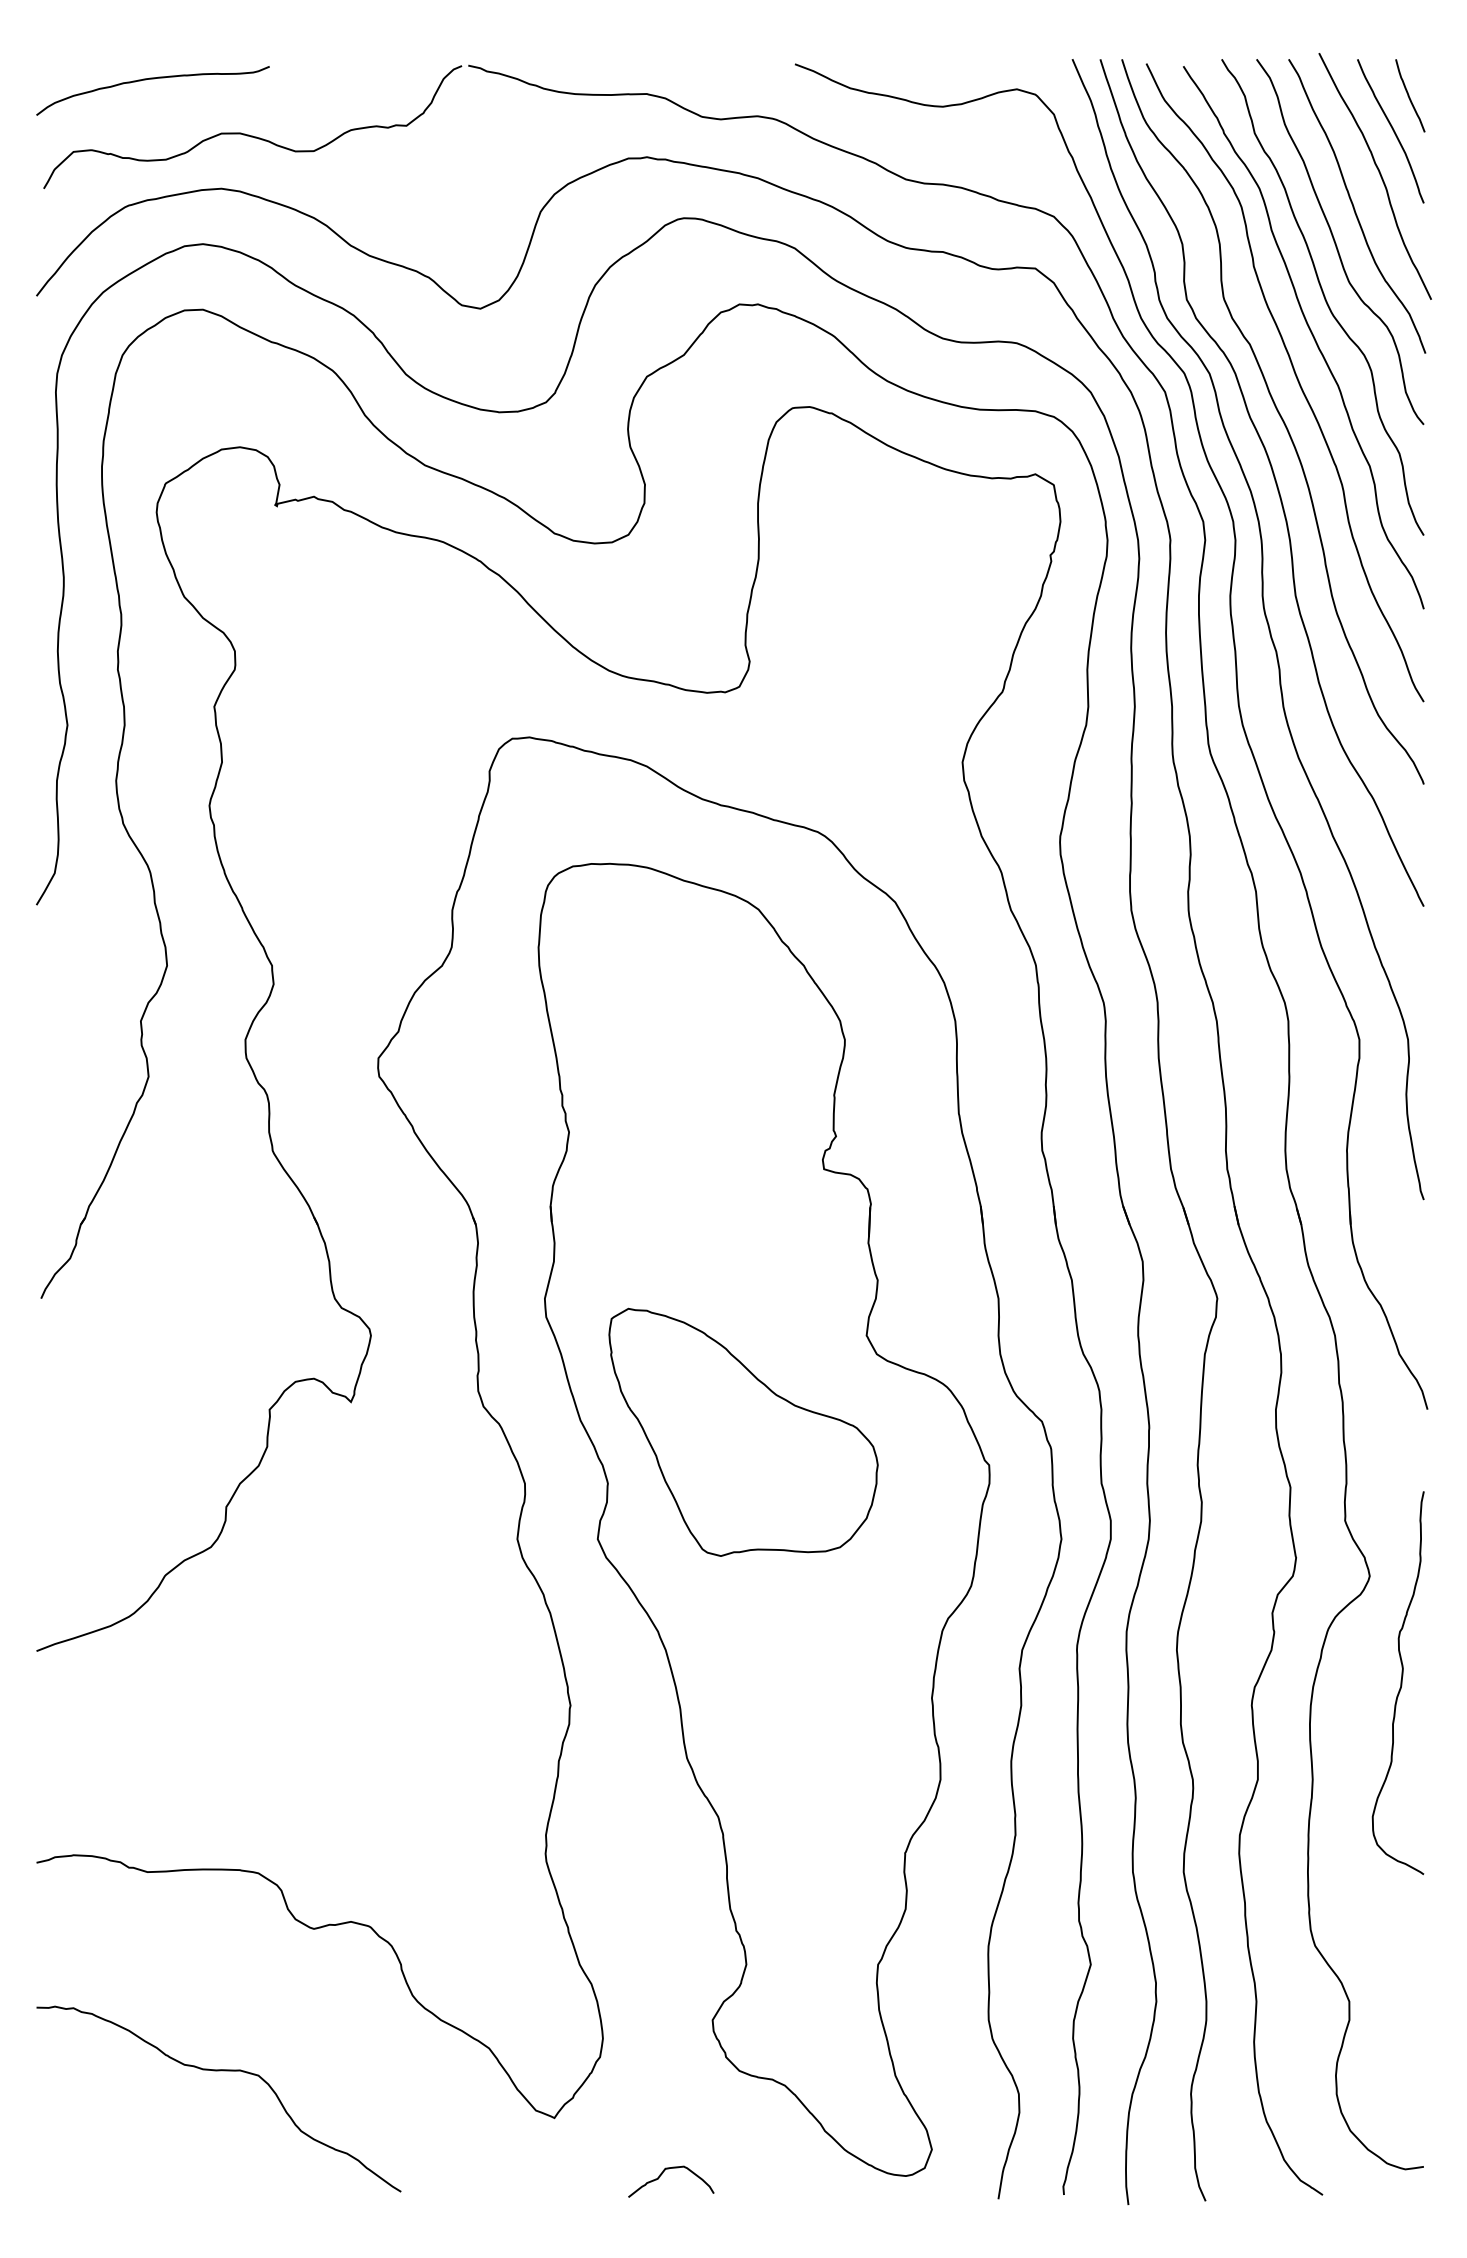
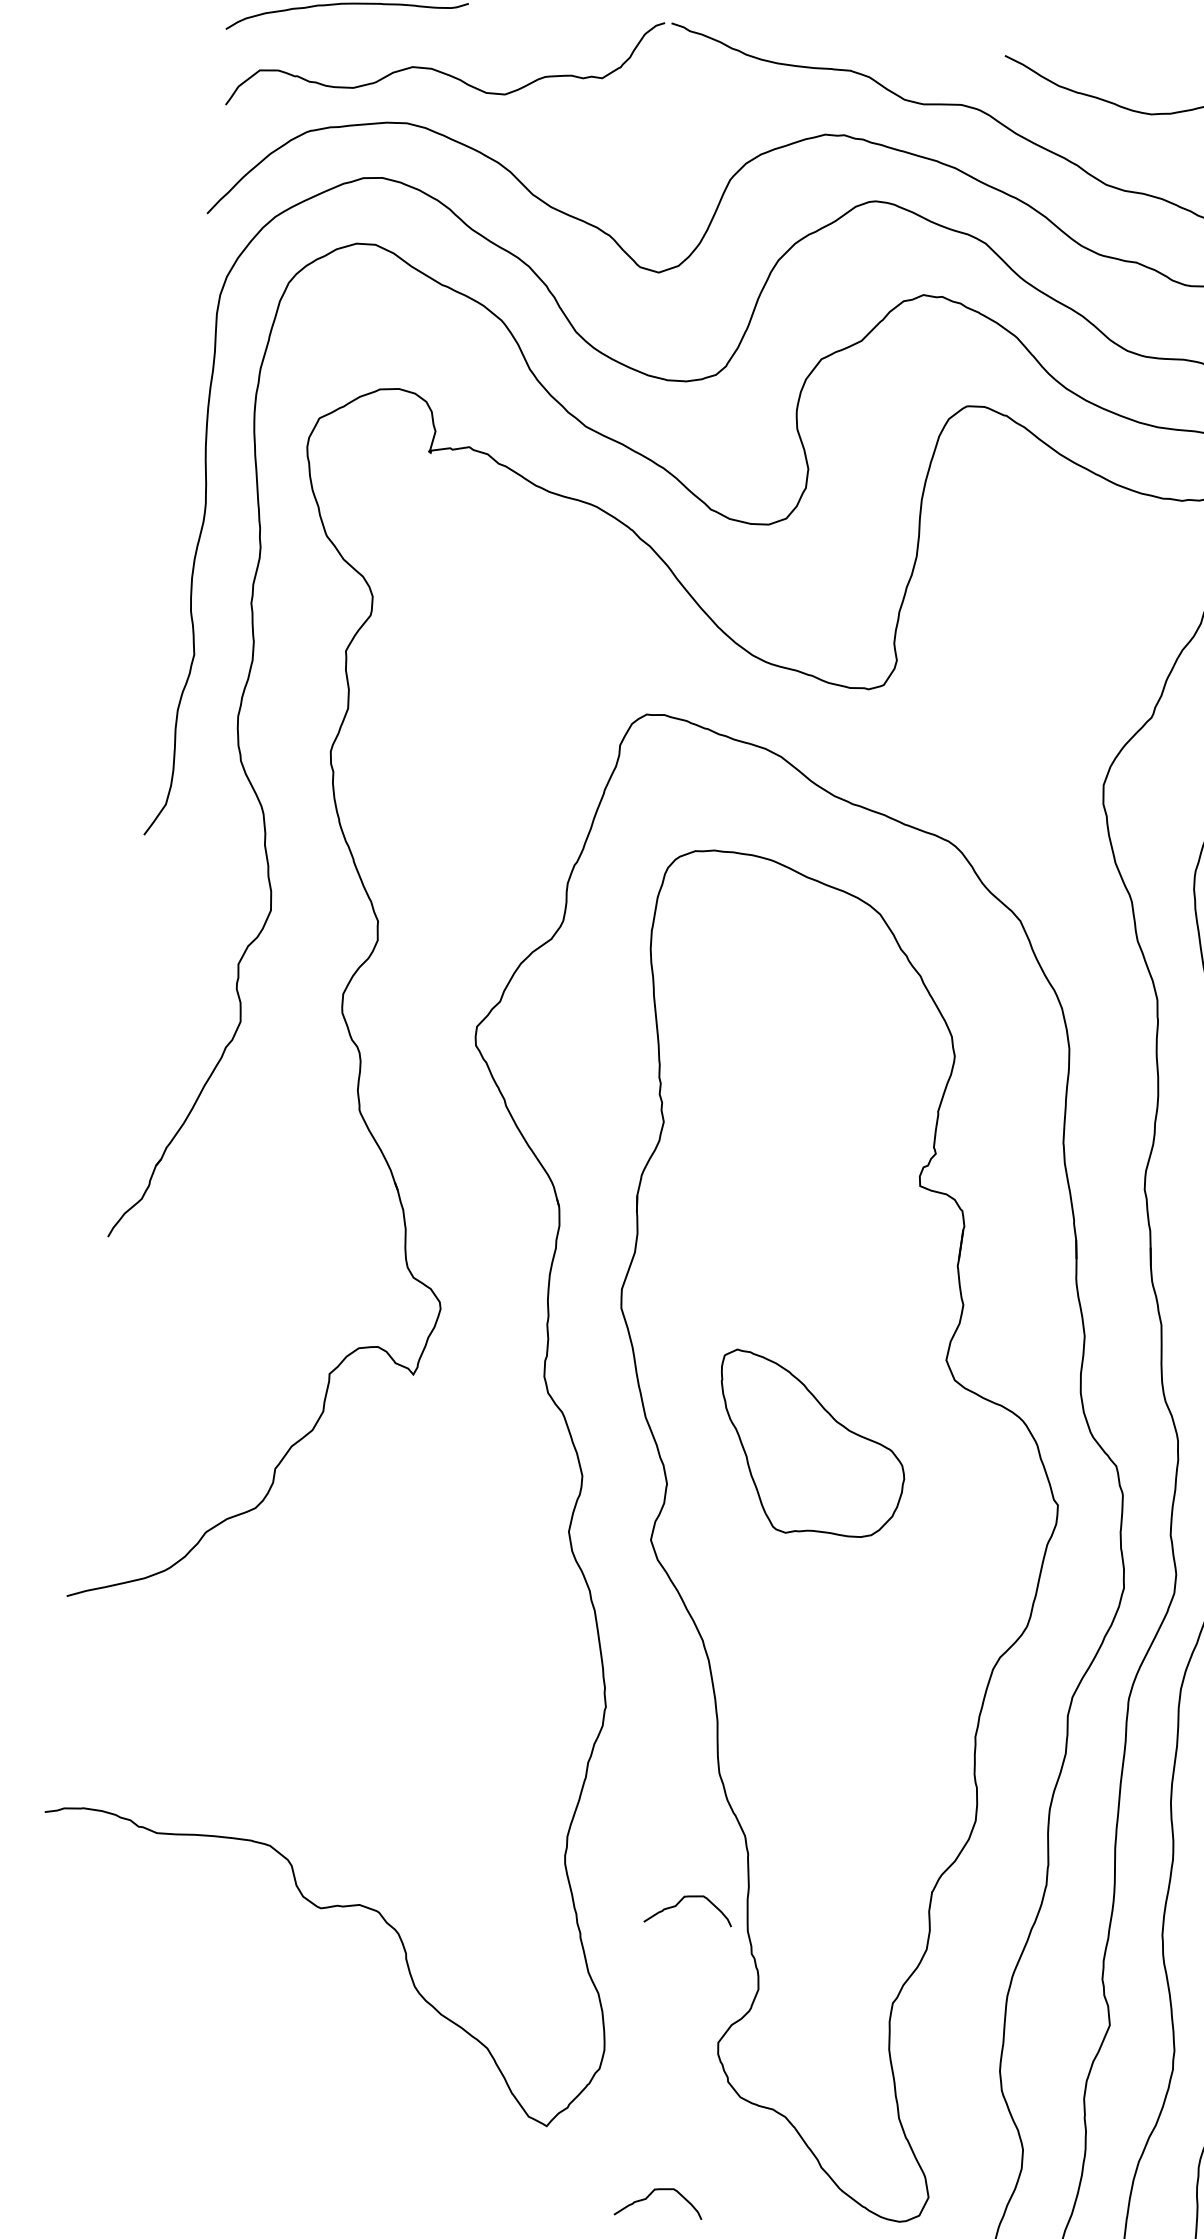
part: (743, 1431) -> (810, 1445), size x0.7
curve: (663, 1886) -> (681, 1901), added
curve: (218, 2071) -> (208, 2043), removed

